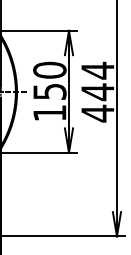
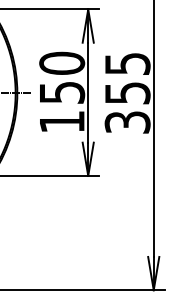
text: (97, 91) -> (127, 92), 444 -> 355

